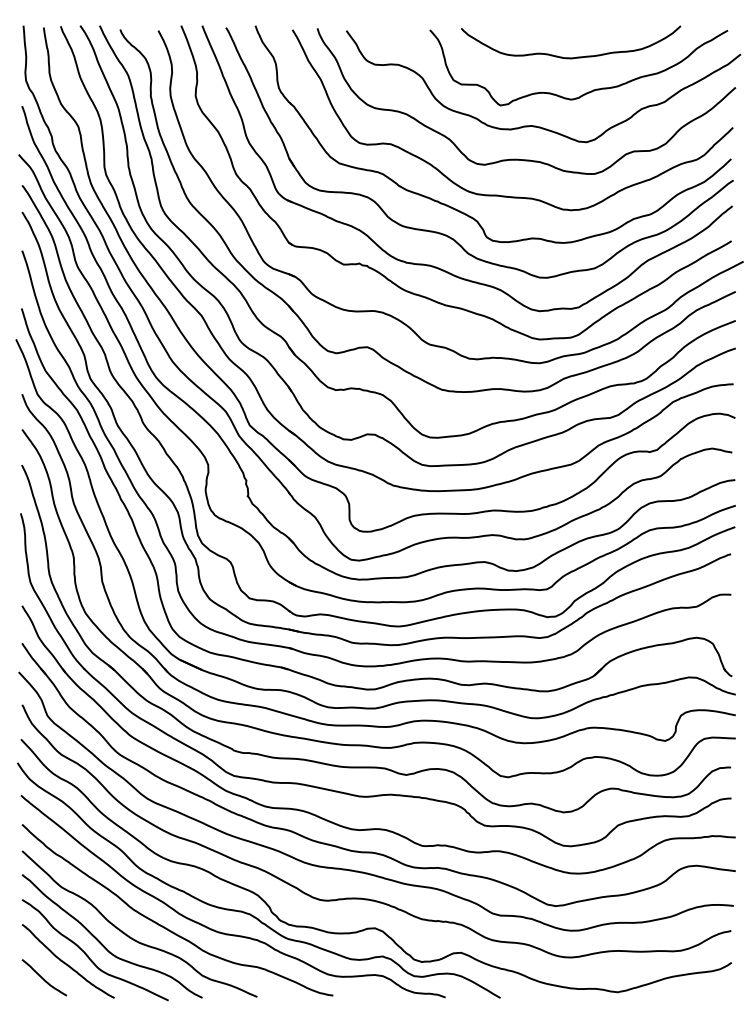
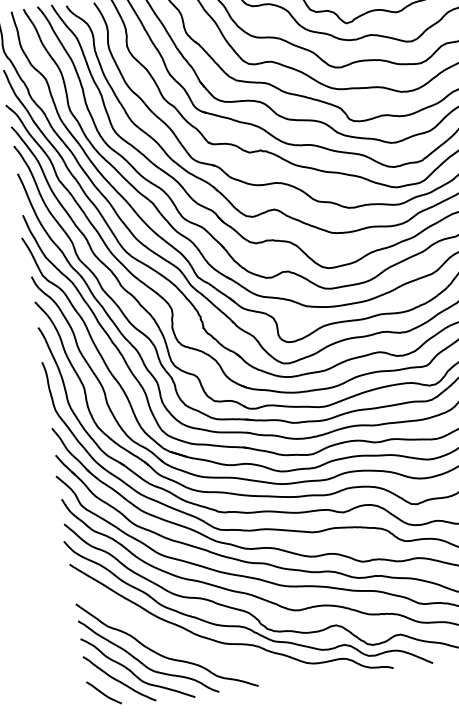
curve: (166, 927) -> (186, 645), removed

